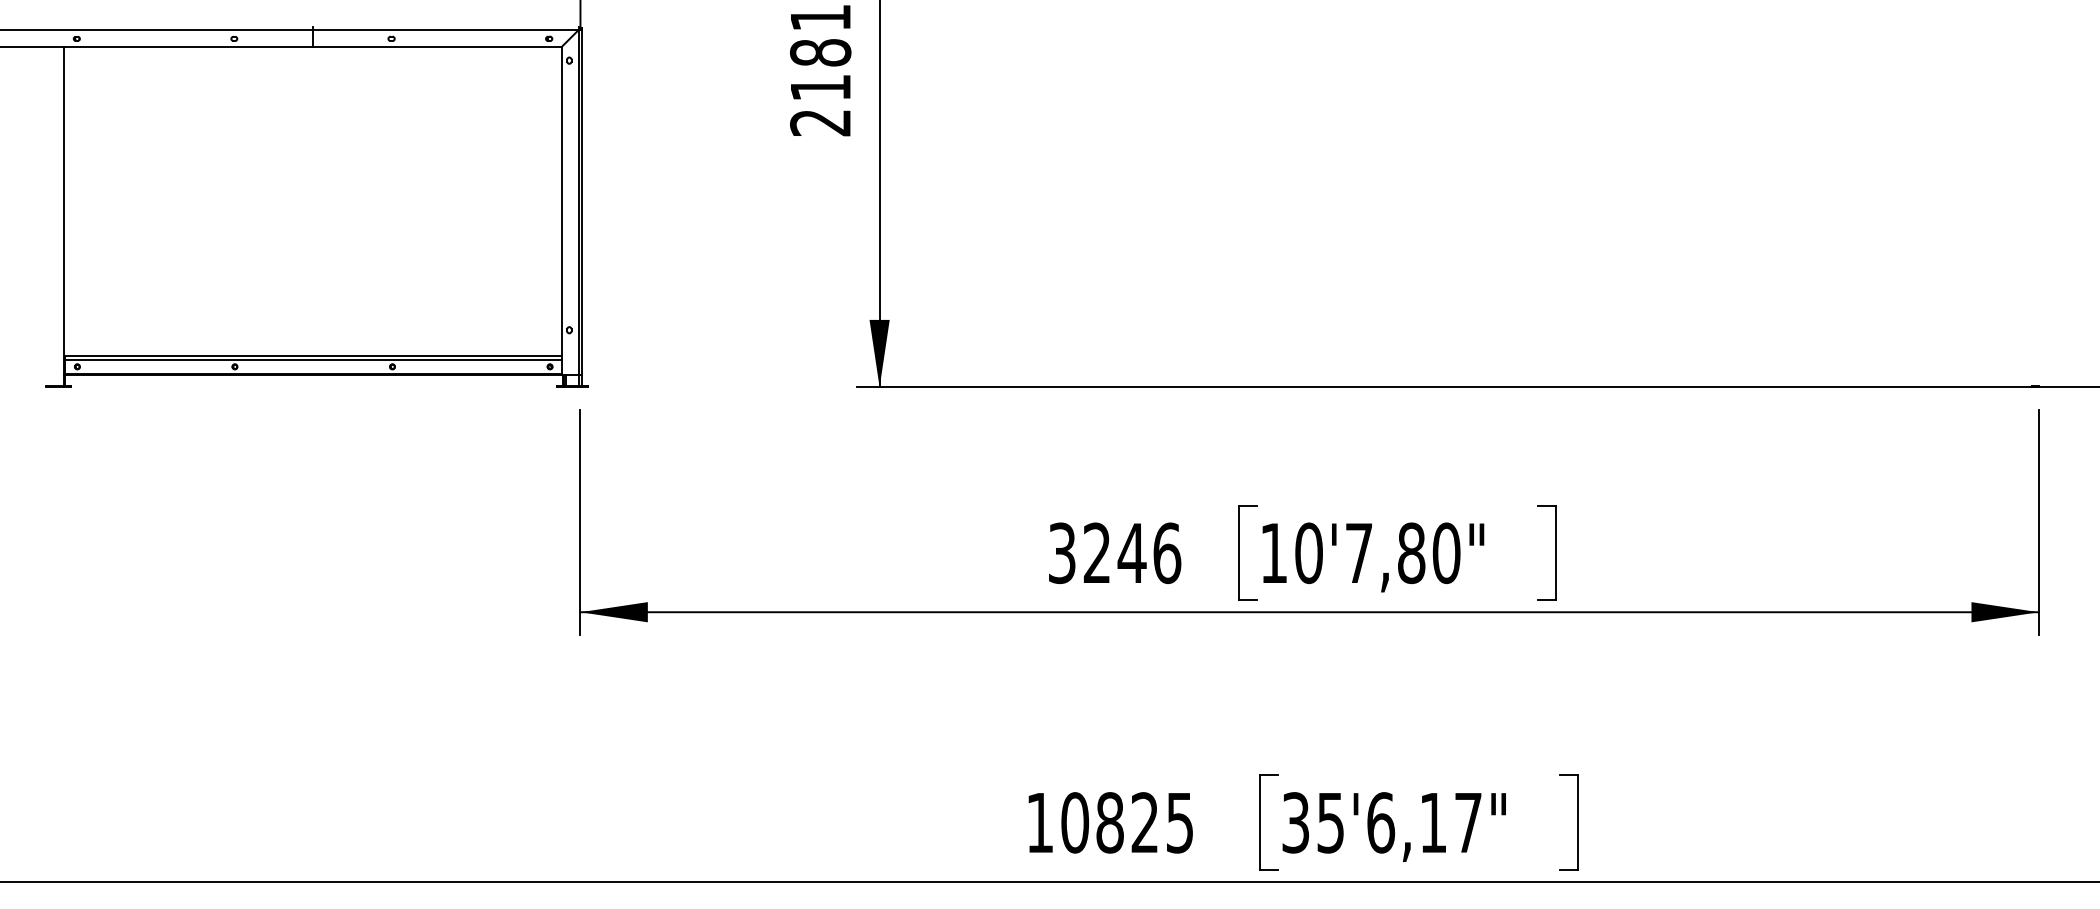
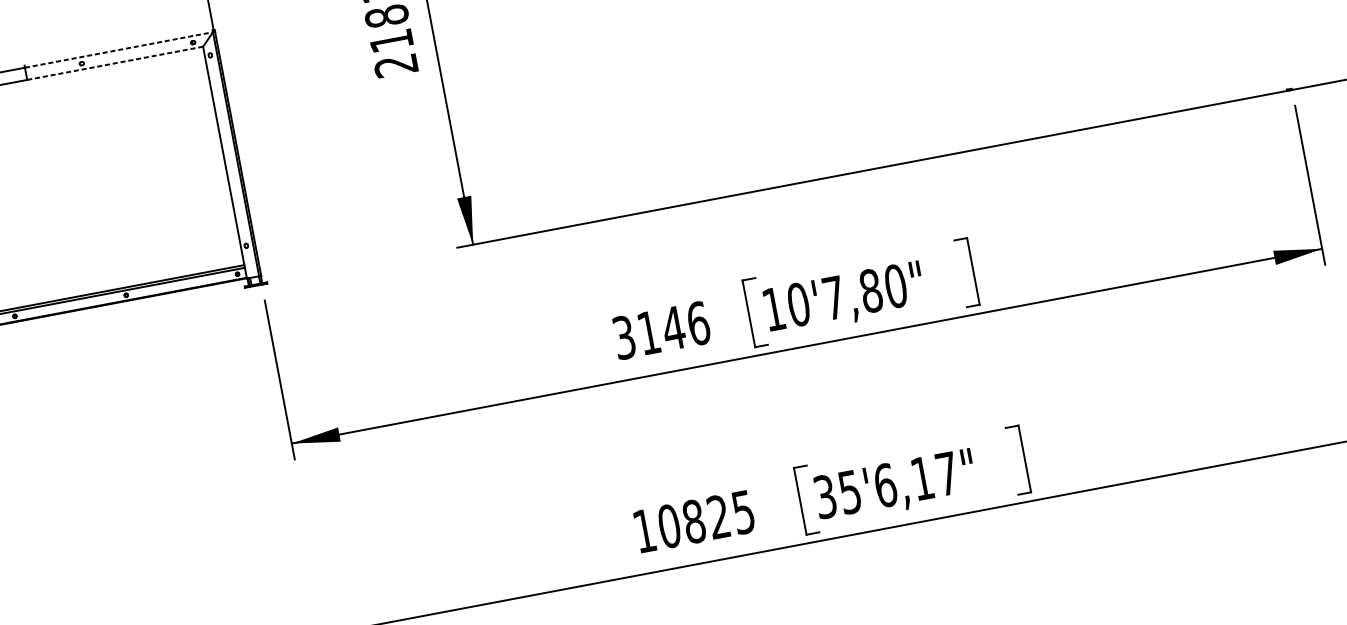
line: (446, 29) -> (119, 49), solid -> dashed
line: (437, 46) -> (115, 62), solid -> dashed
text: (1096, 552) -> (648, 332), 3246 -> 3146

